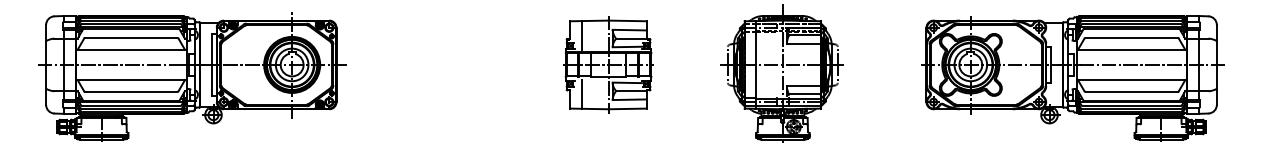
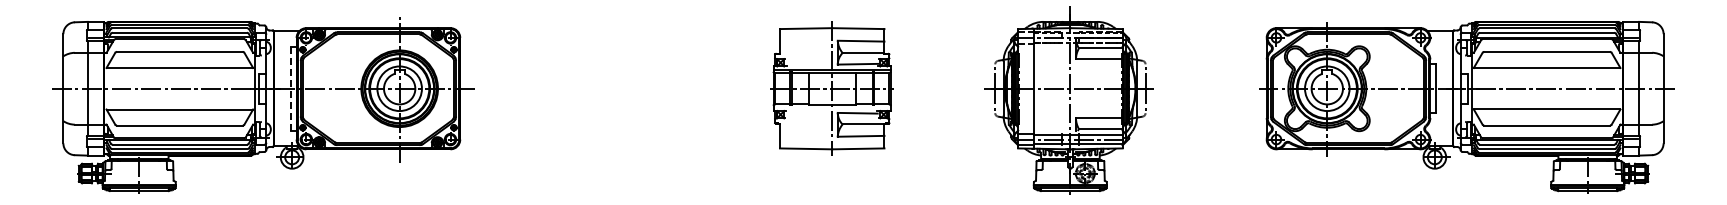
line: (582, 34) -> (796, 47), removed
line: (212, 64) -> (290, 88), solid -> dashed
line: (582, 94) -> (796, 128), removed

